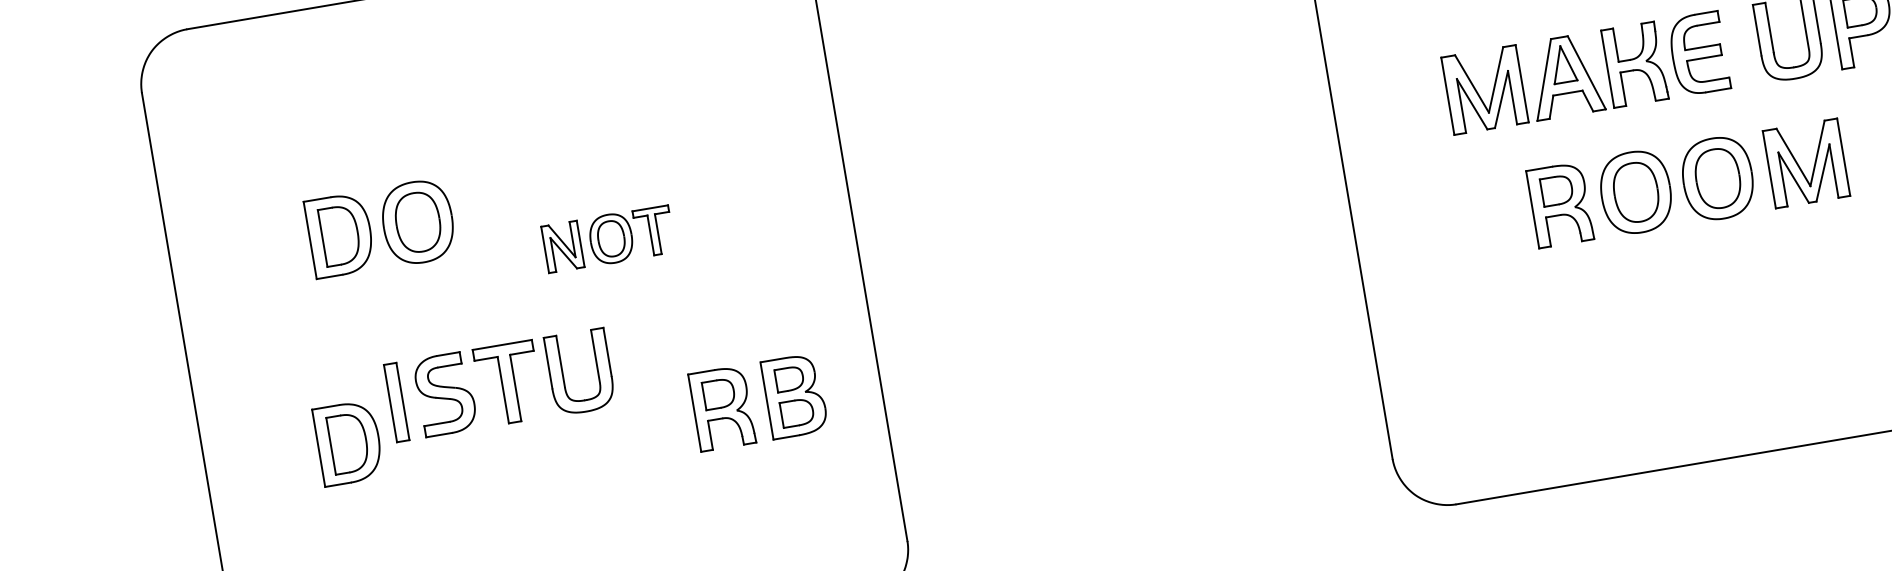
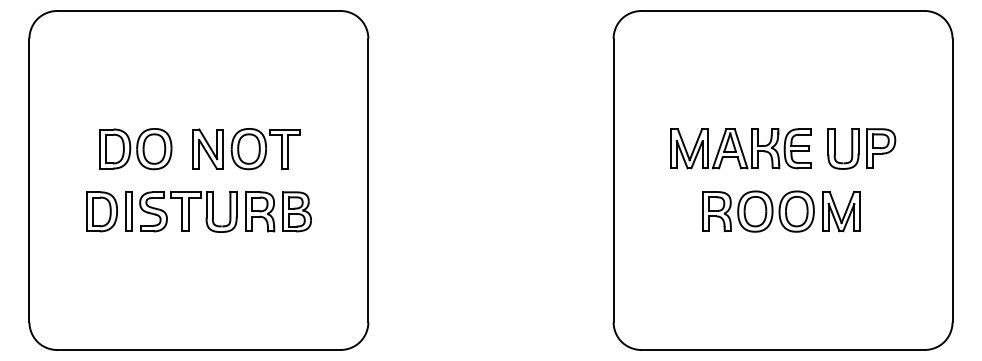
part: (380, 229) -> (135, 149), moved
part: (608, 239) -> (246, 149), size x1.67
part: (757, 401) -> (278, 211), moved
part: (347, 442) -> (101, 211), moved

